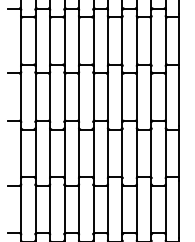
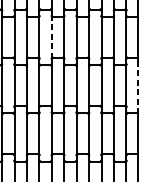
line: (79, 41) -> (52, 37), solid -> dashed
line: (178, 97) -> (137, 85), solid -> dashed

